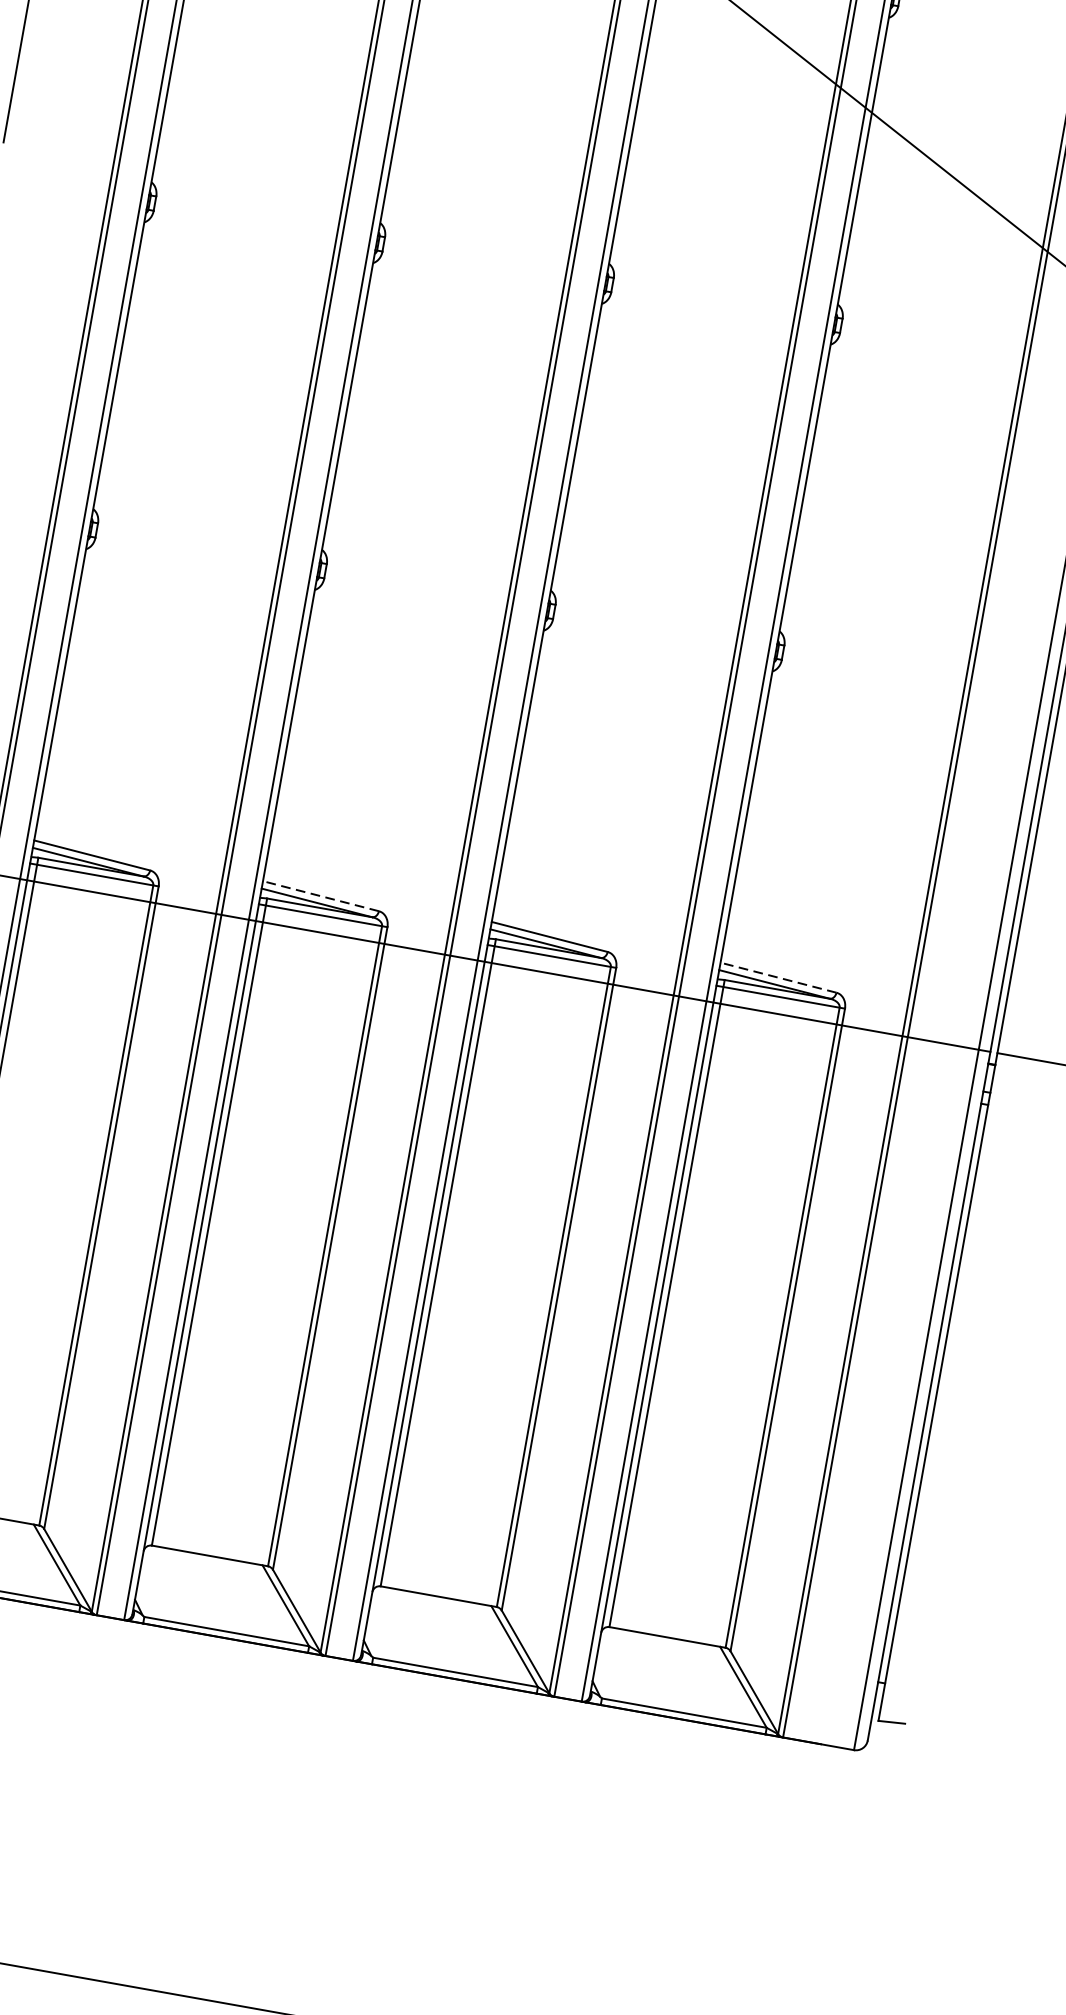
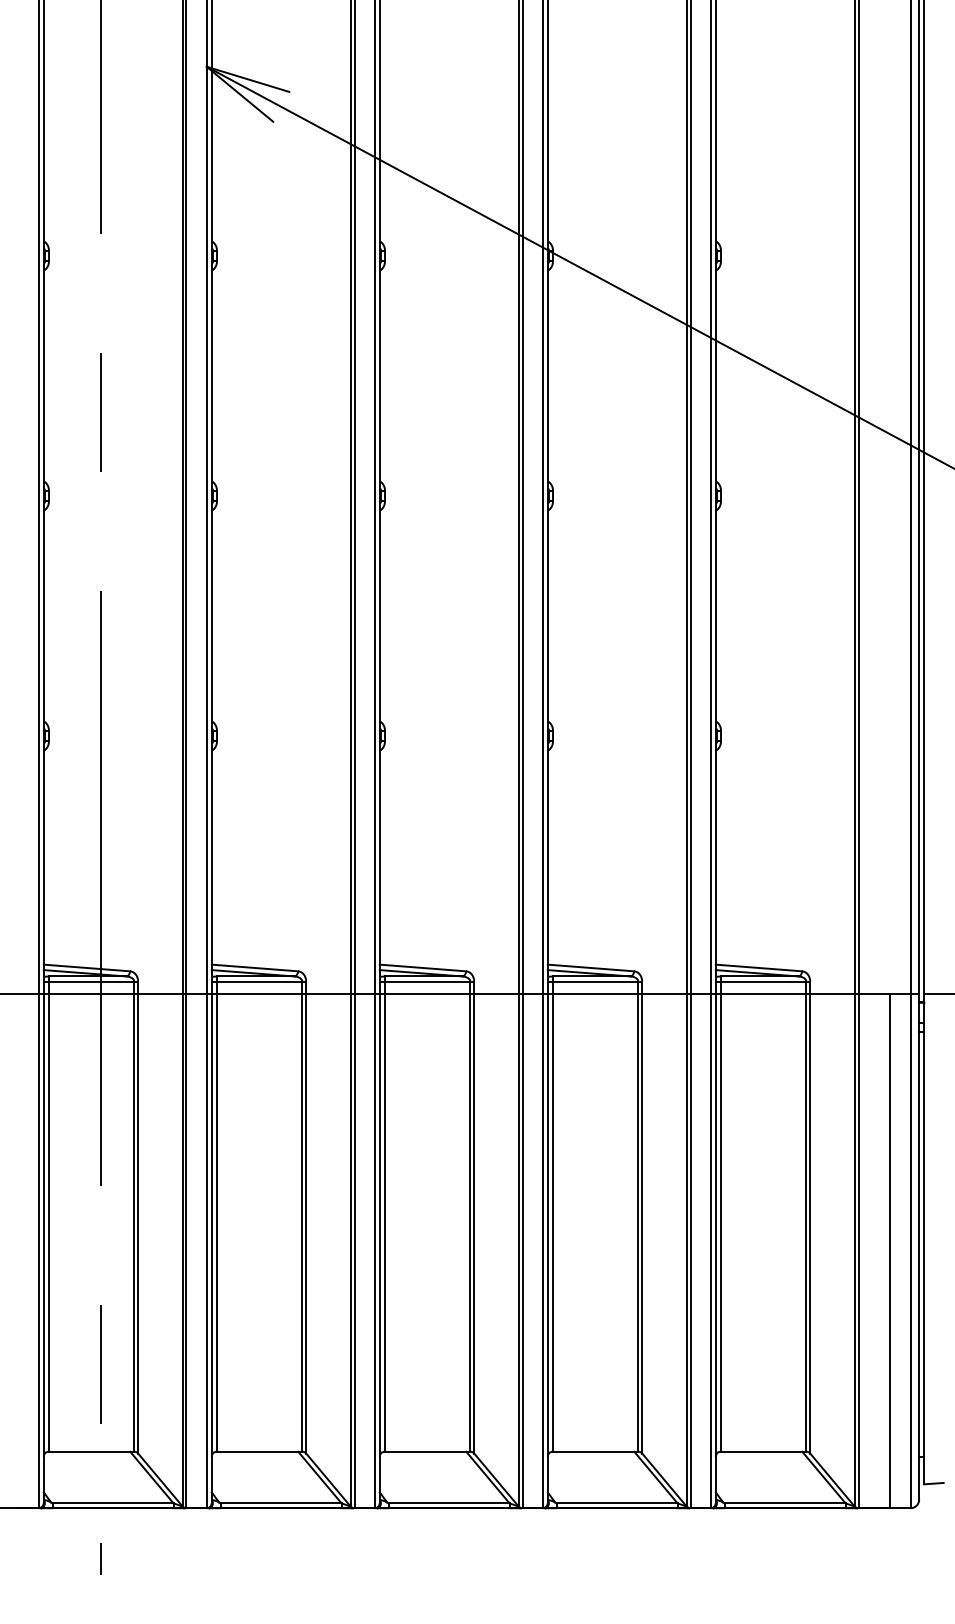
line: (320, 895) -> (422, 967), dashed -> solid
line: (778, 976) -> (758, 967), dashed -> solid
line: (887, 1394) -> (889, 1250), added

